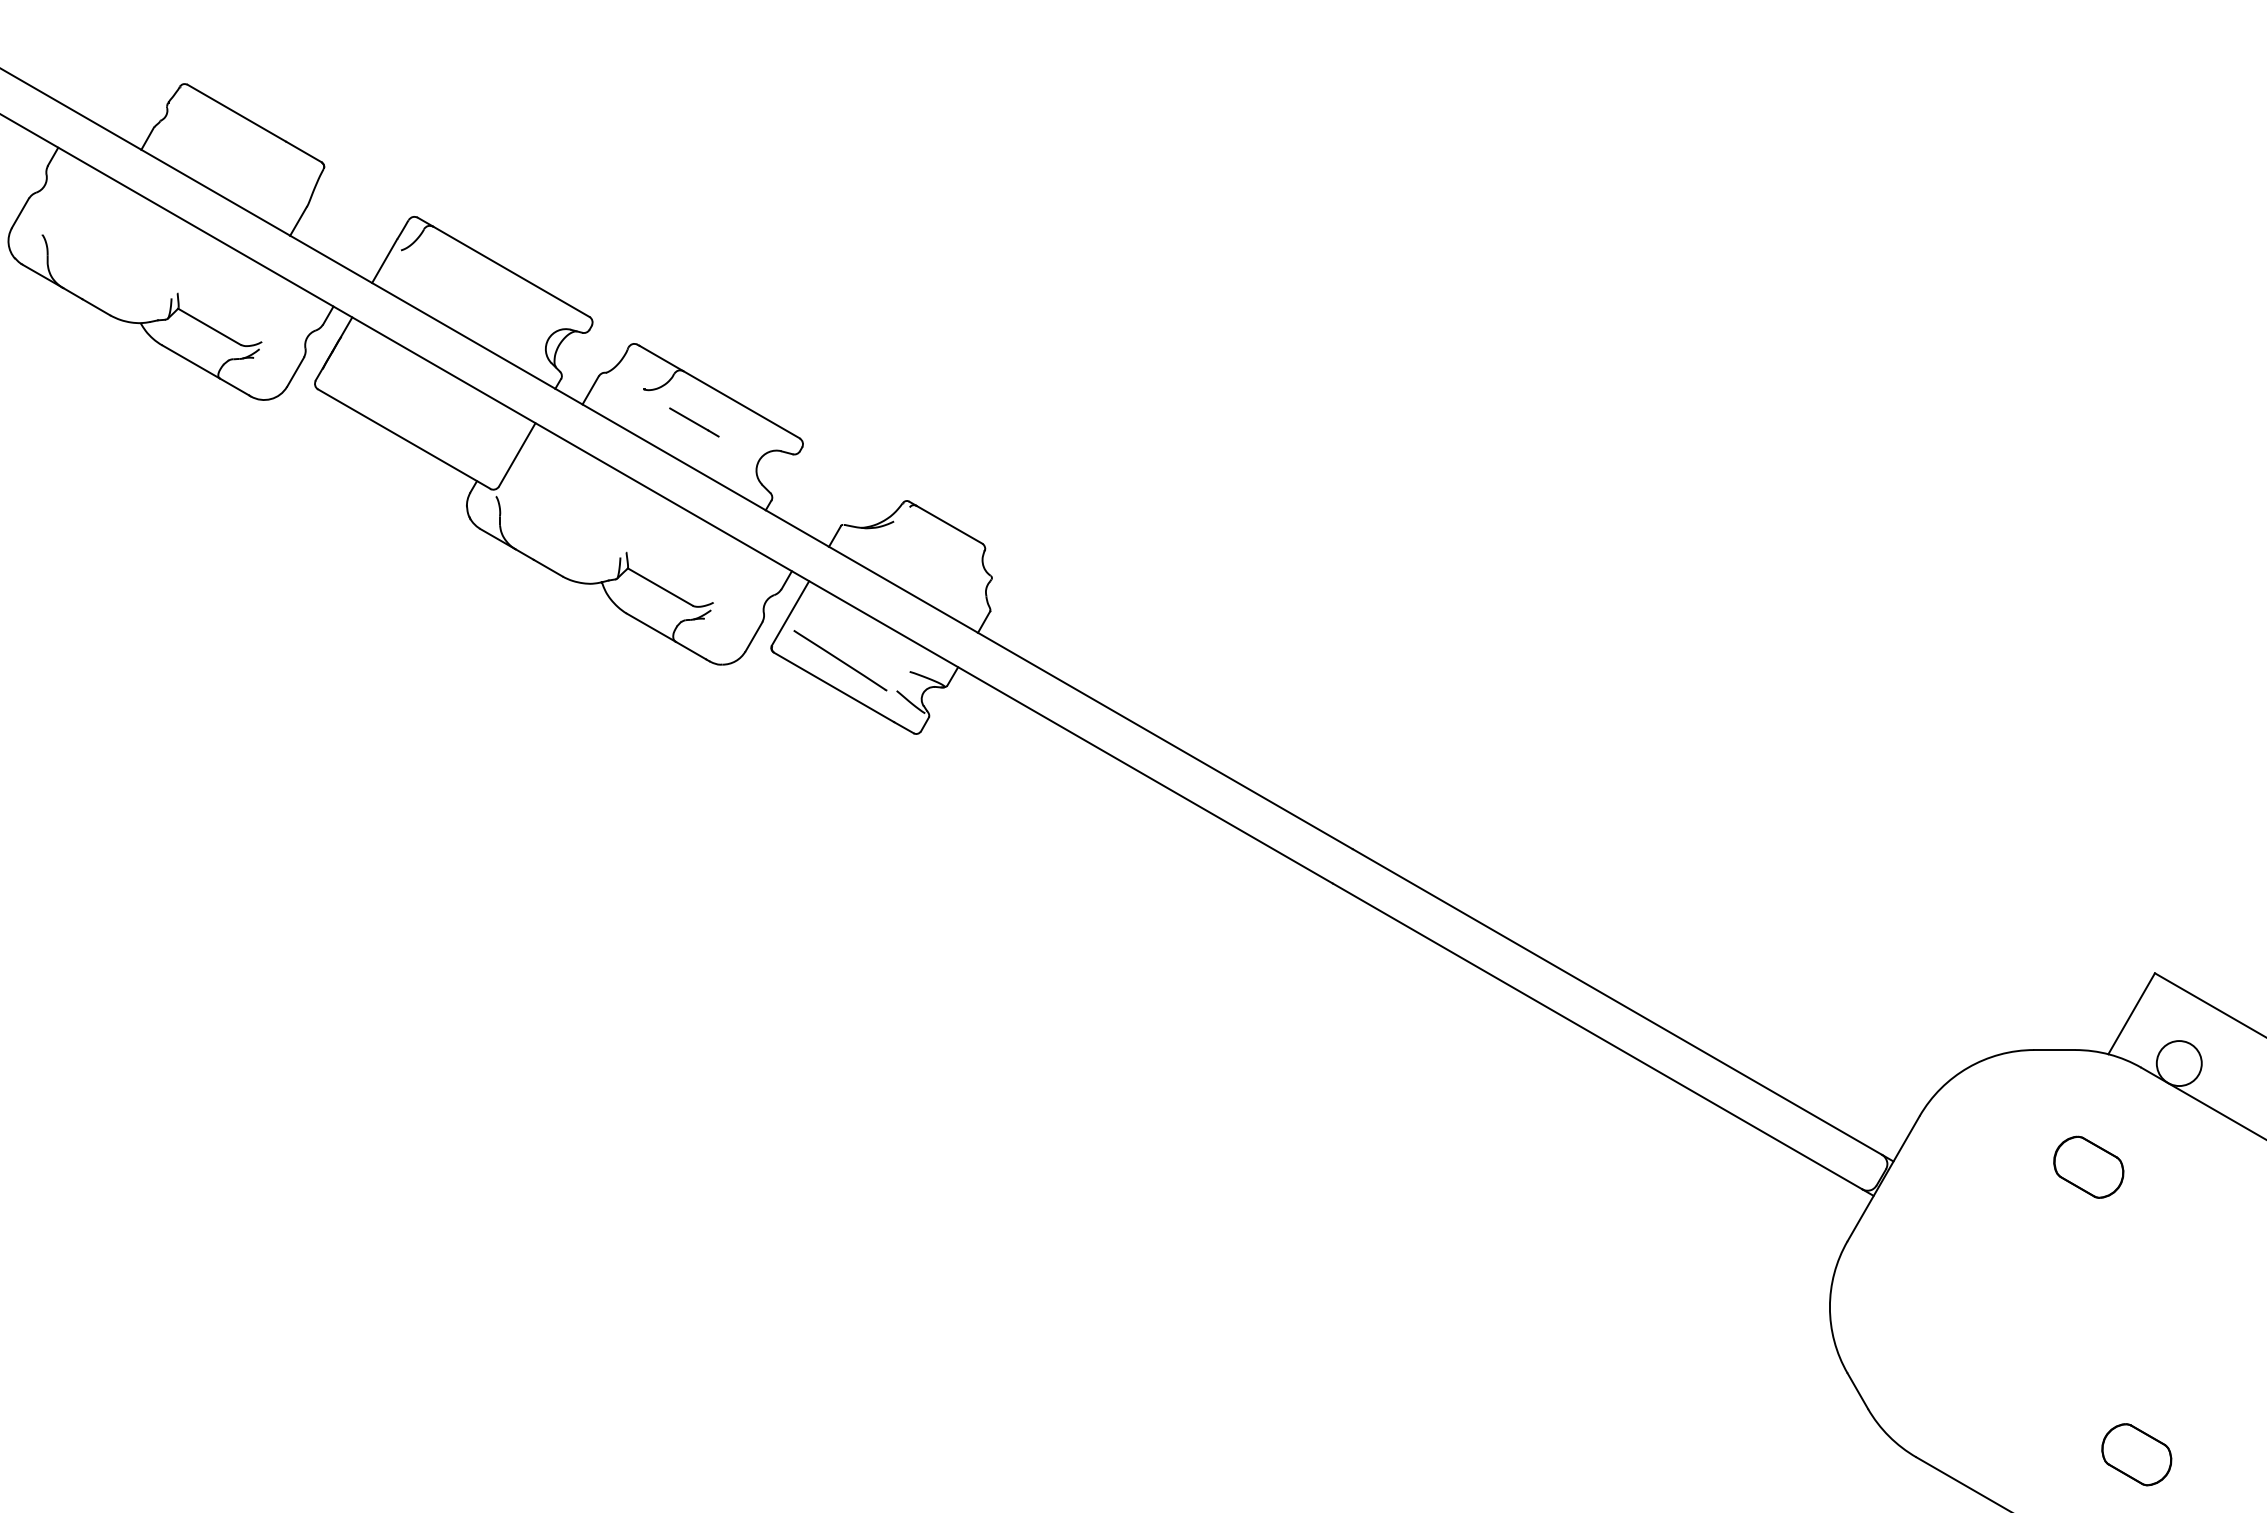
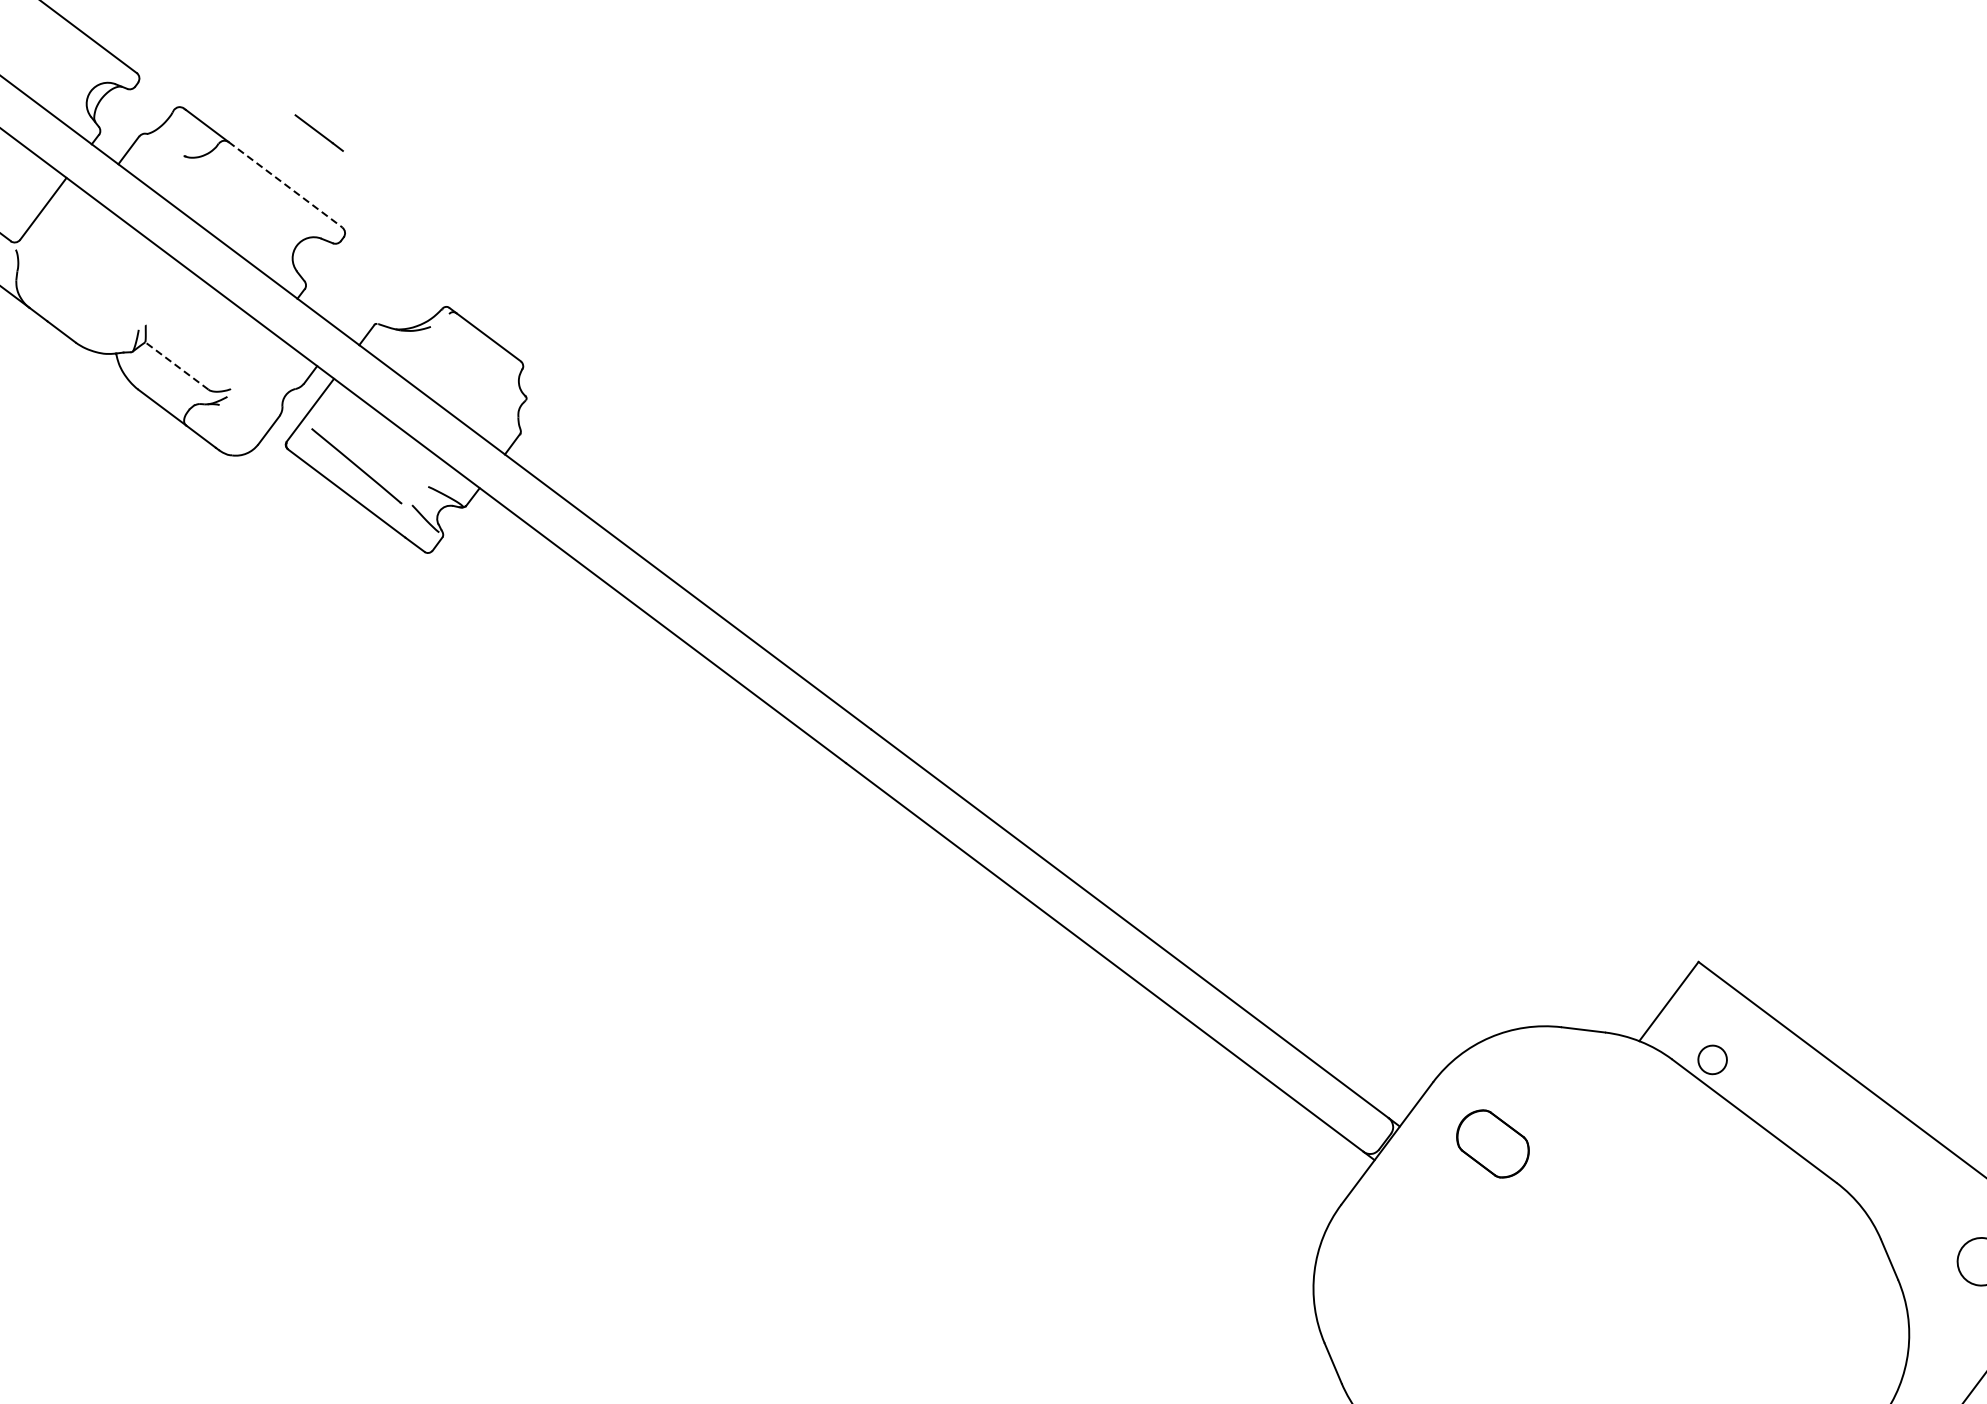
line: (742, 405) -> (286, 185), solid -> dashed
line: (694, 422) -> (319, 133), moved
line: (659, 586) -> (176, 365), solid -> dashed
circle: (2178, 1063) -> (1711, 1059), size x0.6
part: (2088, 1166) -> (1492, 1143), moved

